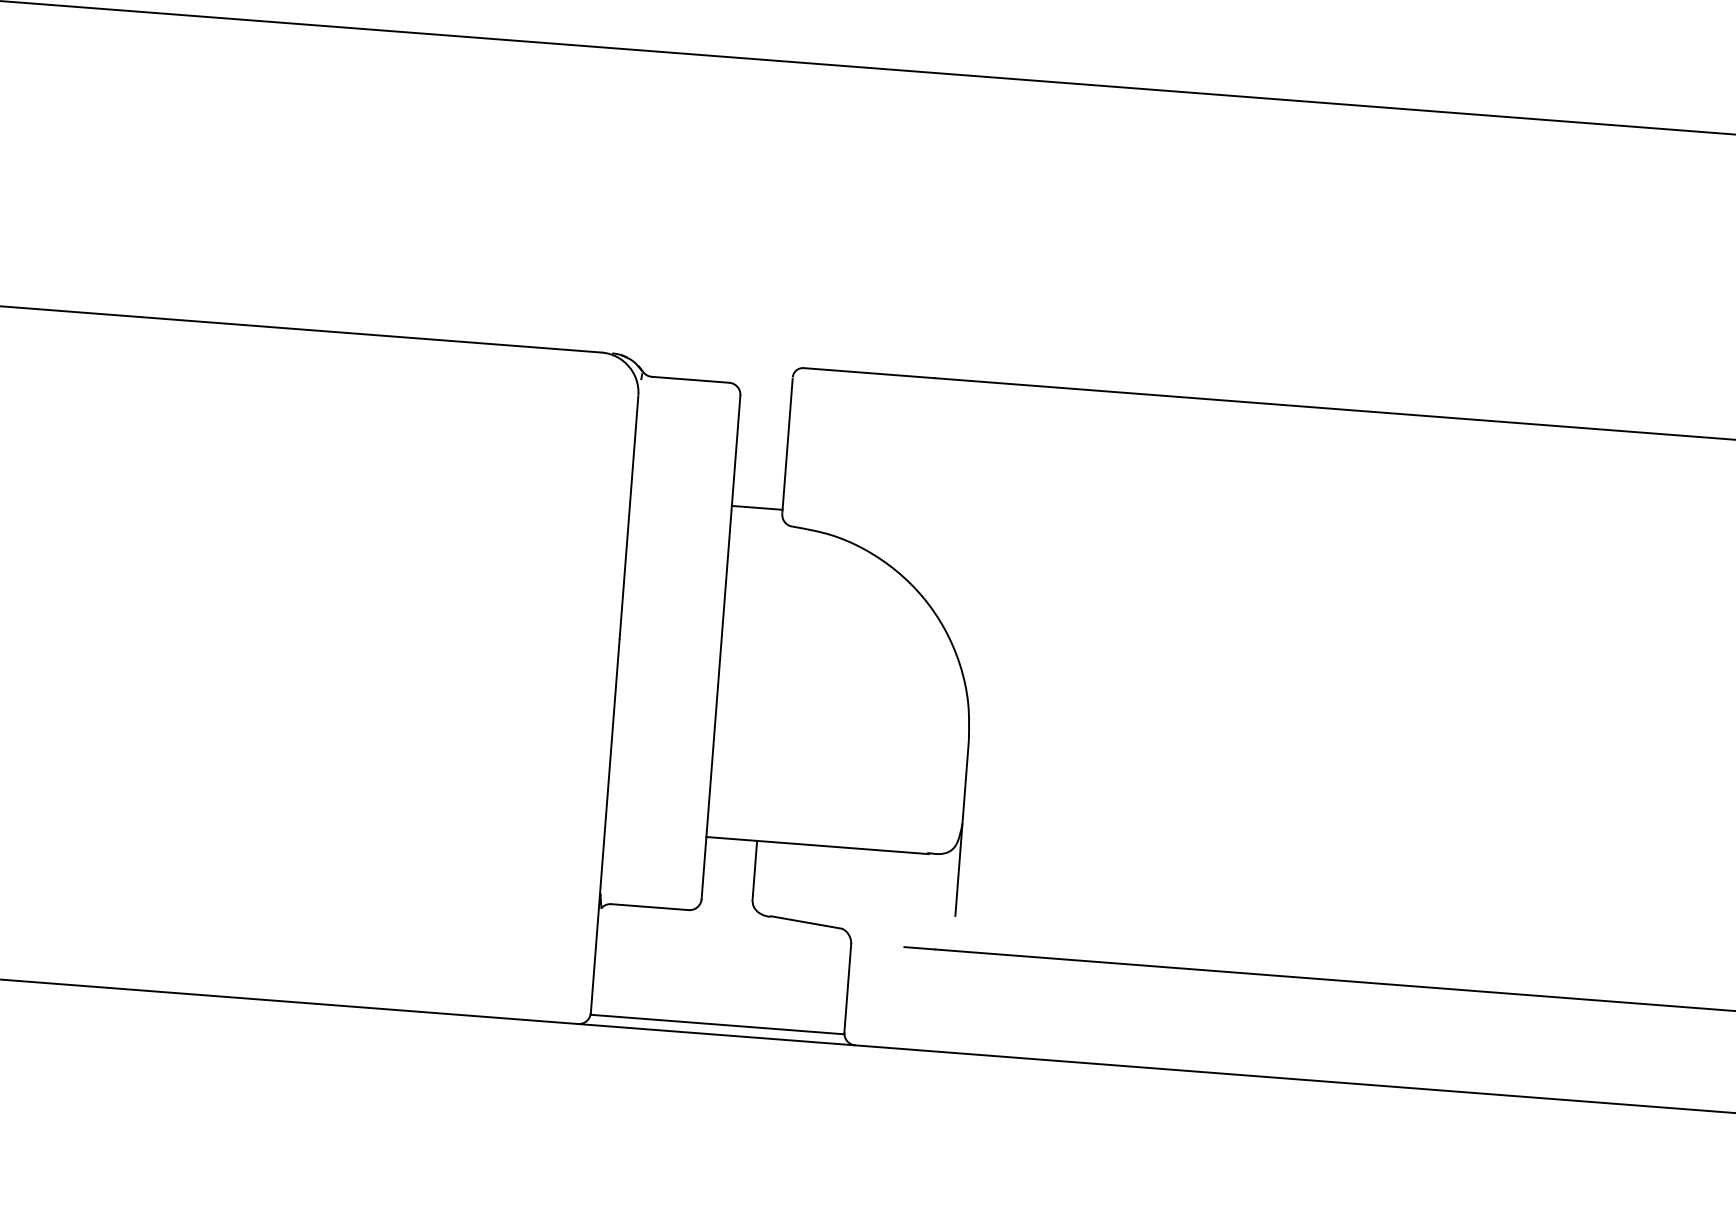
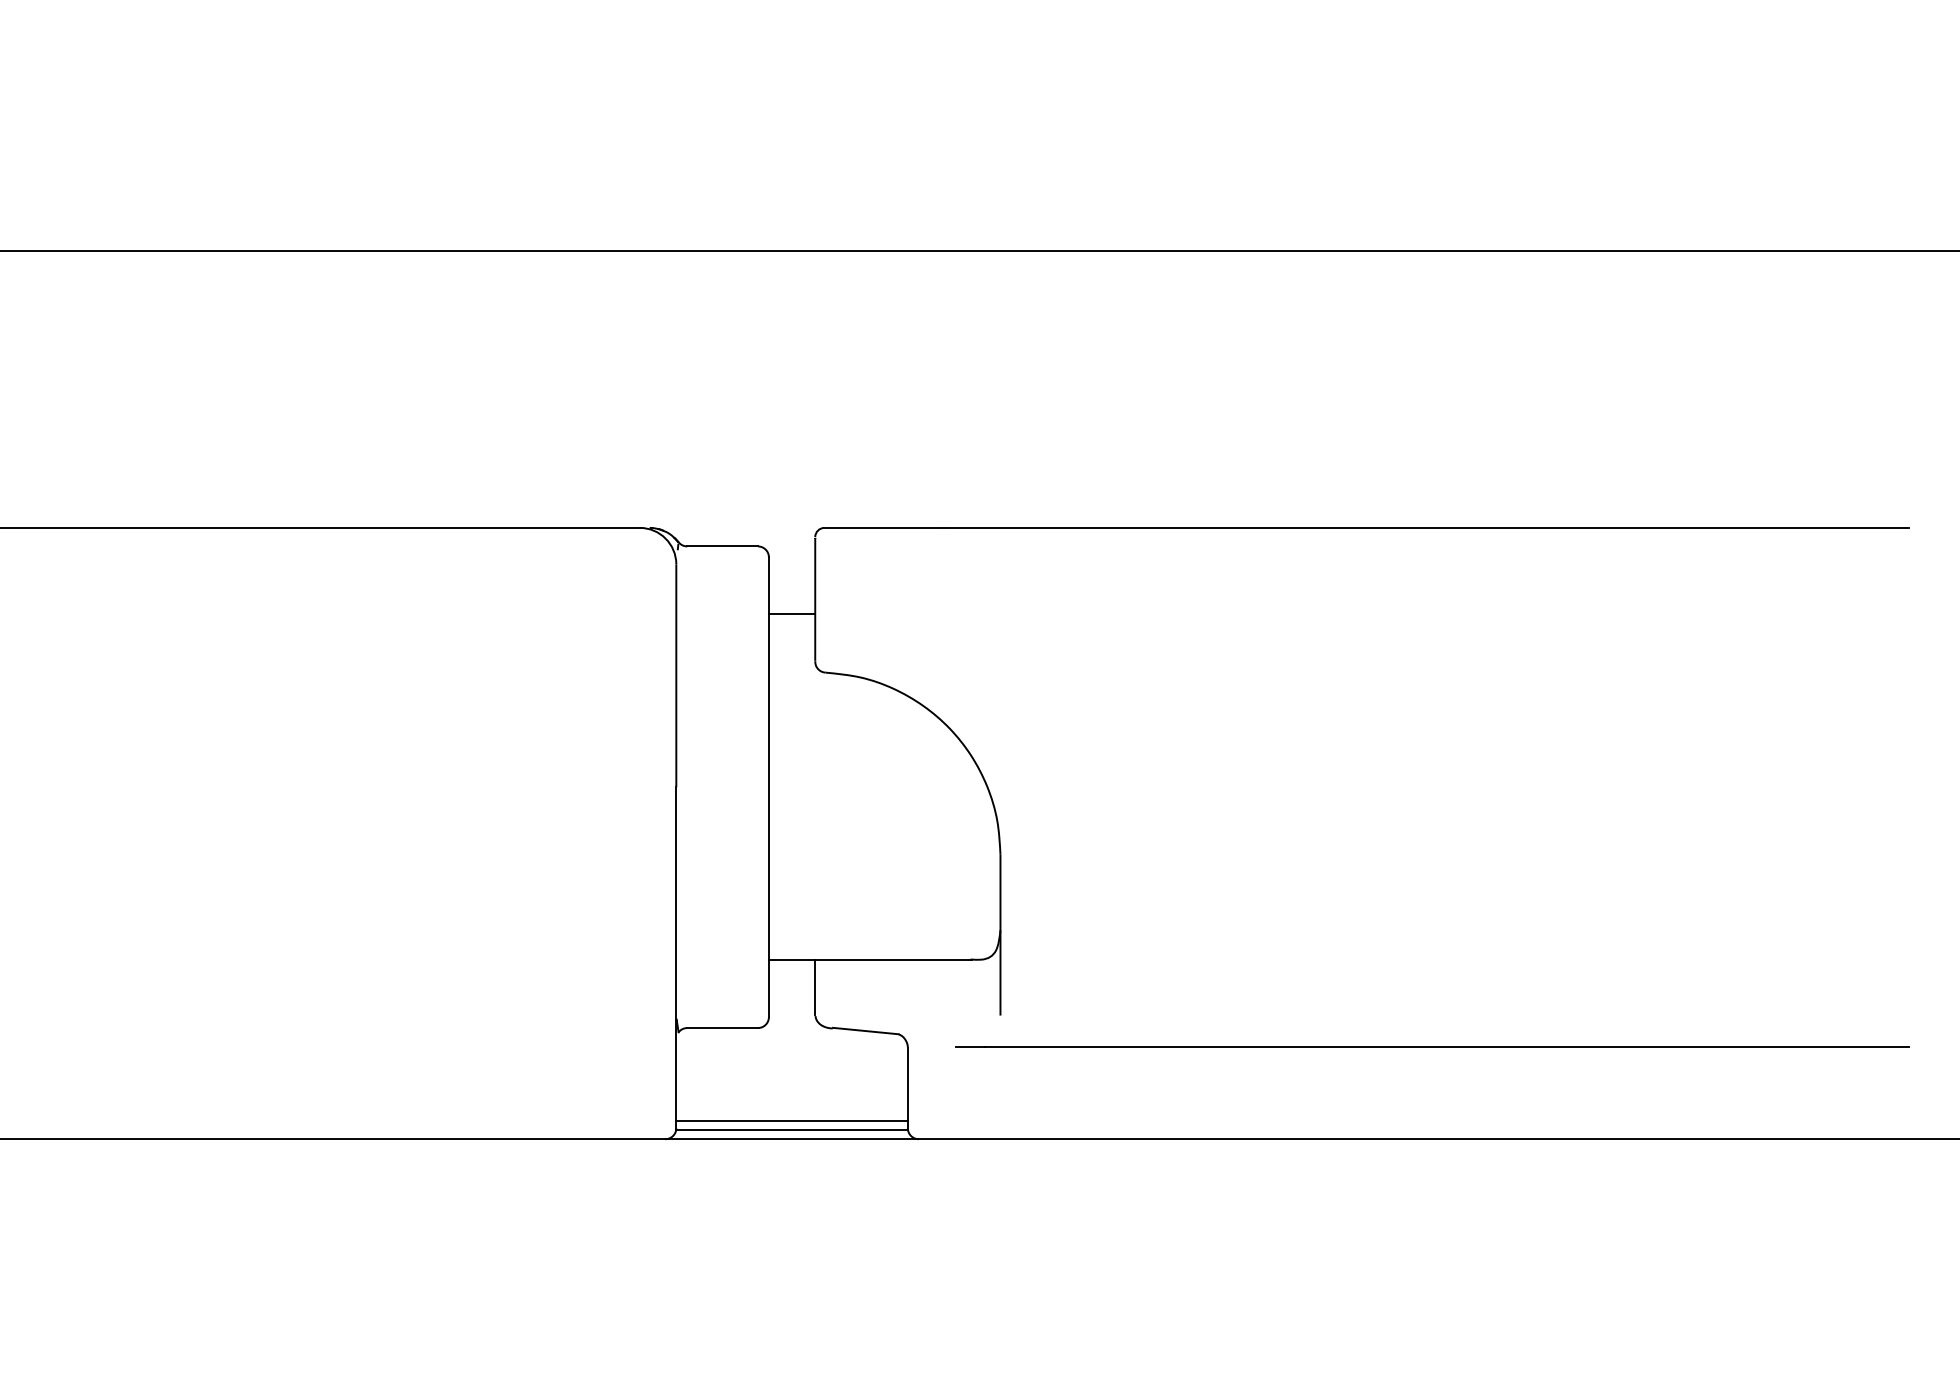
line: (756, 508) -> (791, 614), moved
line: (717, 1014) -> (791, 1120), added

